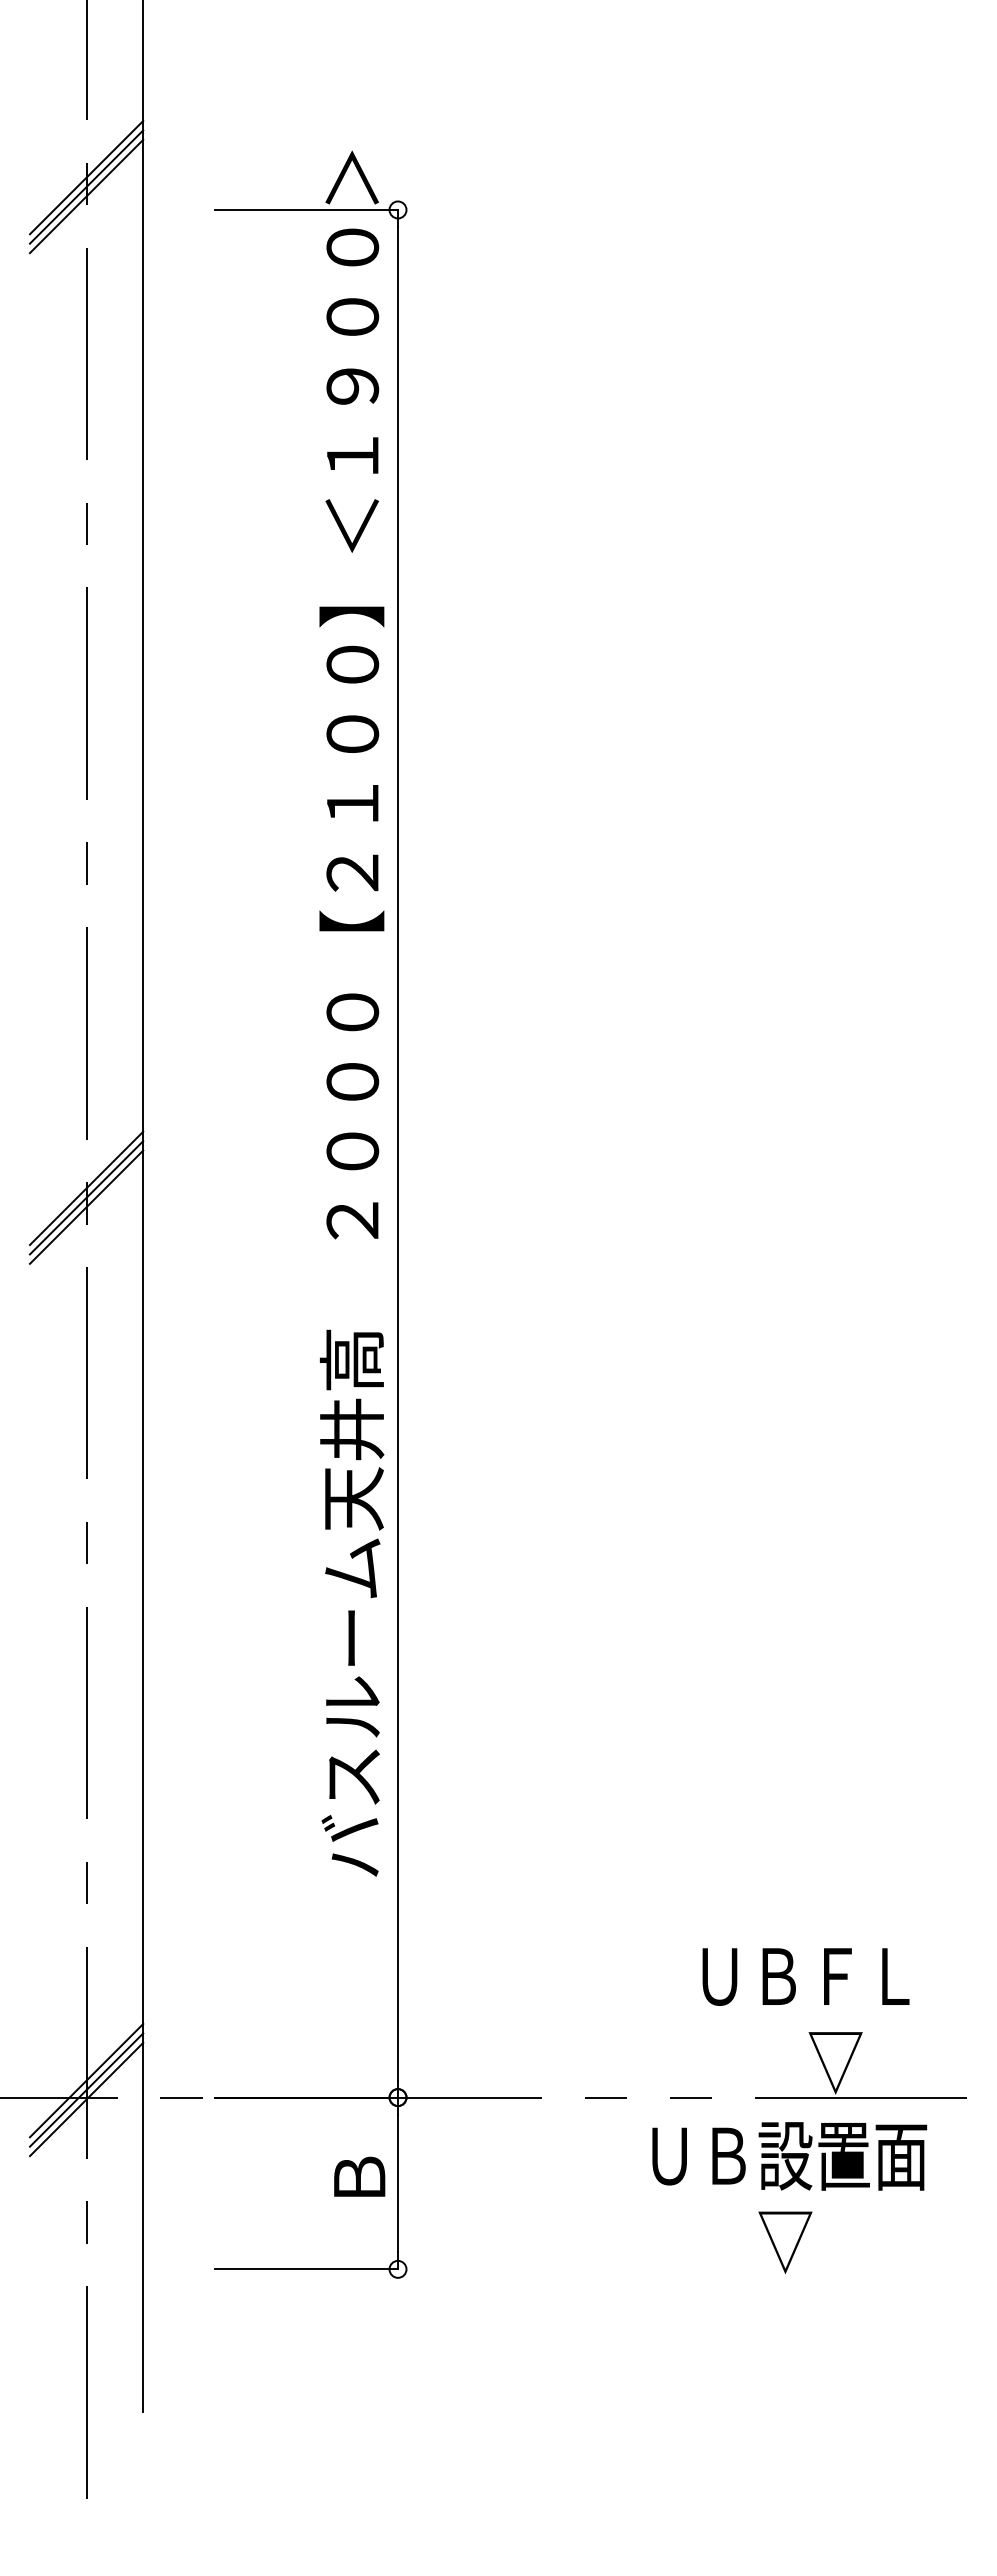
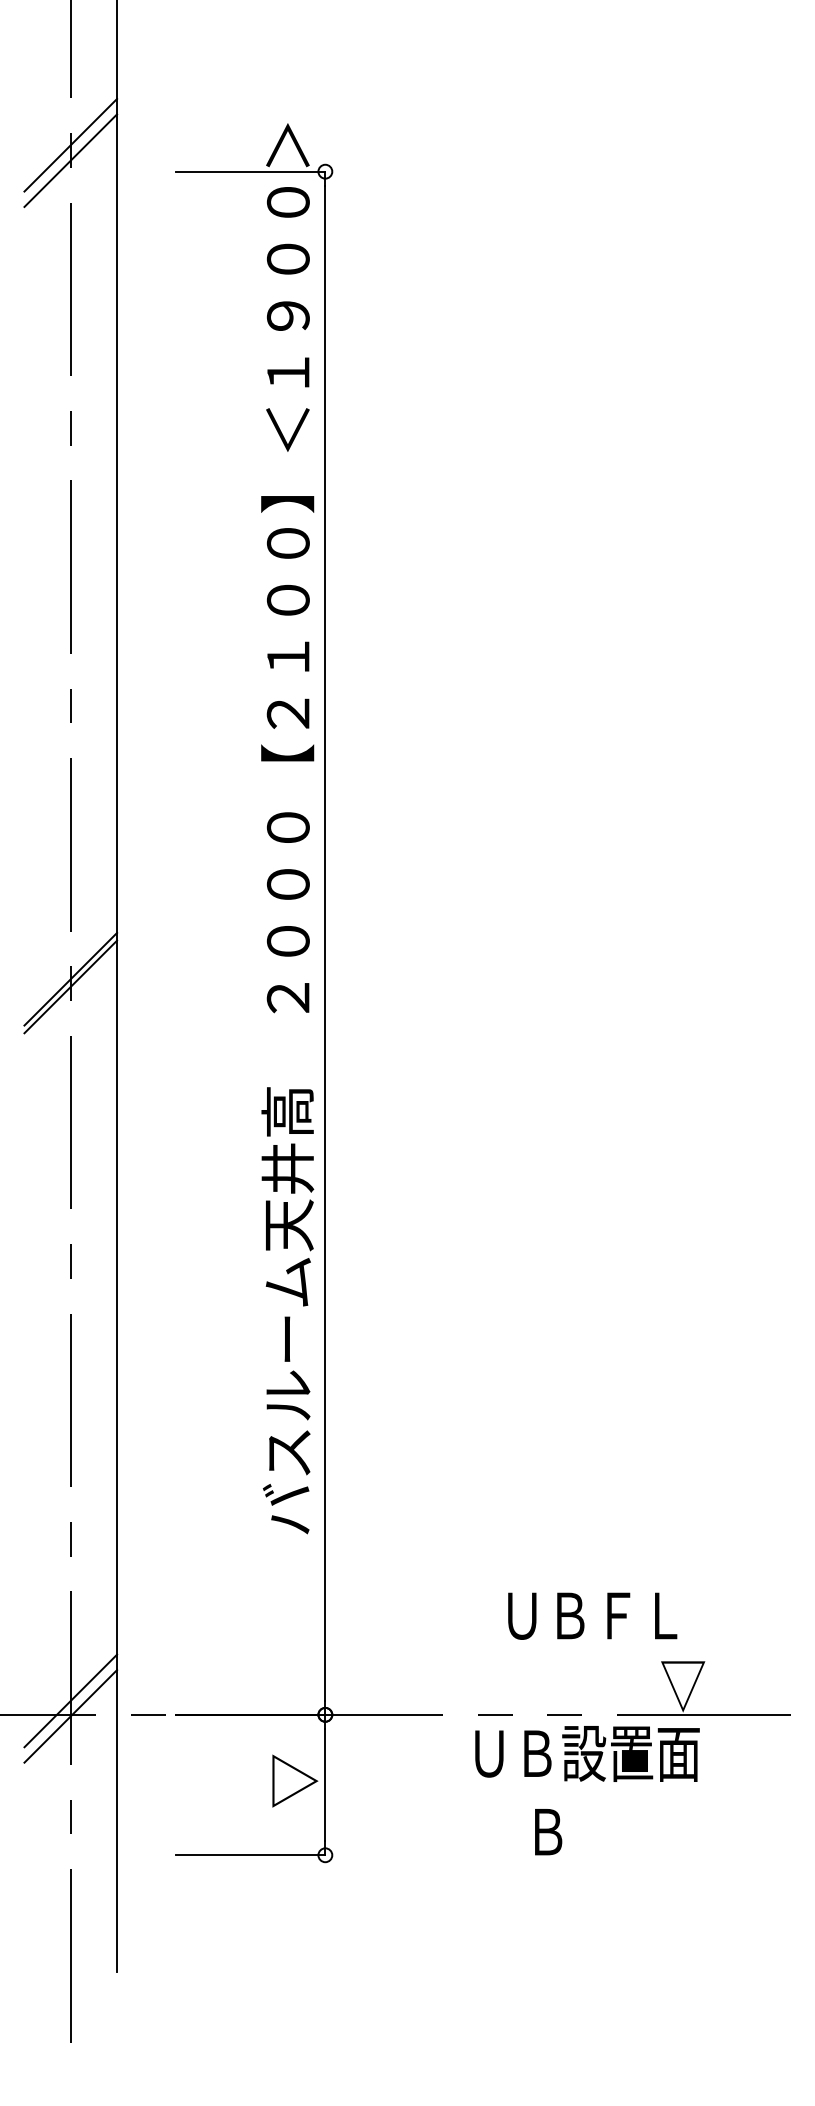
line: (86, 186) -> (70, 152), removed
line: (86, 1188) -> (70, 971), removed
text: (805, 1976) -> (592, 1615), moved
line: (86, 2089) -> (70, 1708), removed
text: (789, 2156) -> (587, 1754), moved
text: (361, 2178) -> (295, 1780), Ｂ -> ▽
text: (733, 2242) -> (599, 1833), ▽ -> Ｂ

